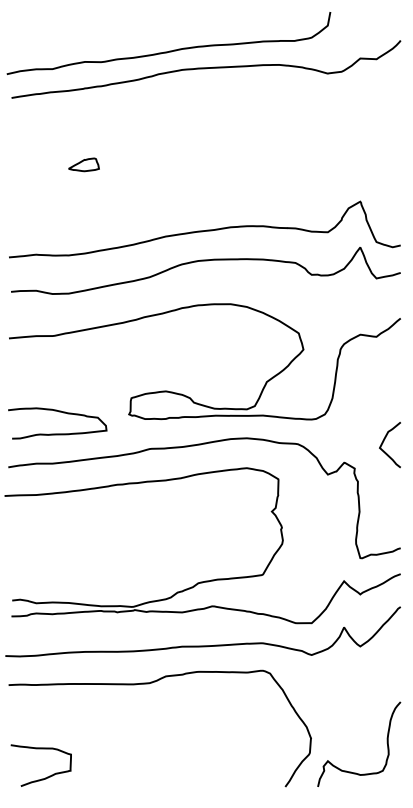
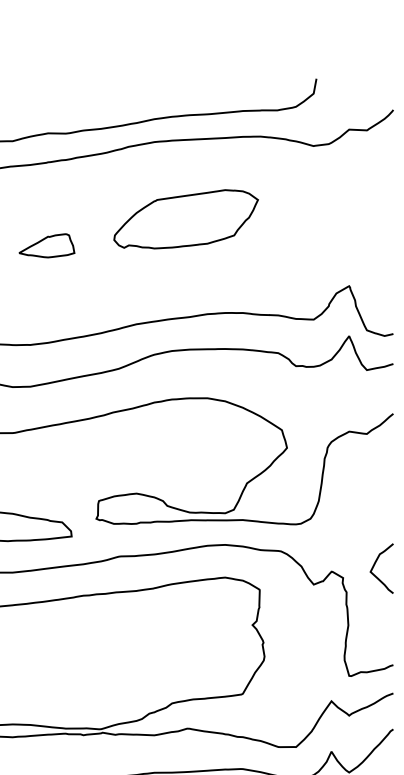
part: (210, 140) -> (185, 219), added
part: (83, 164) -> (46, 245), size x1.67
curve: (383, 443) -> (374, 566), moved

